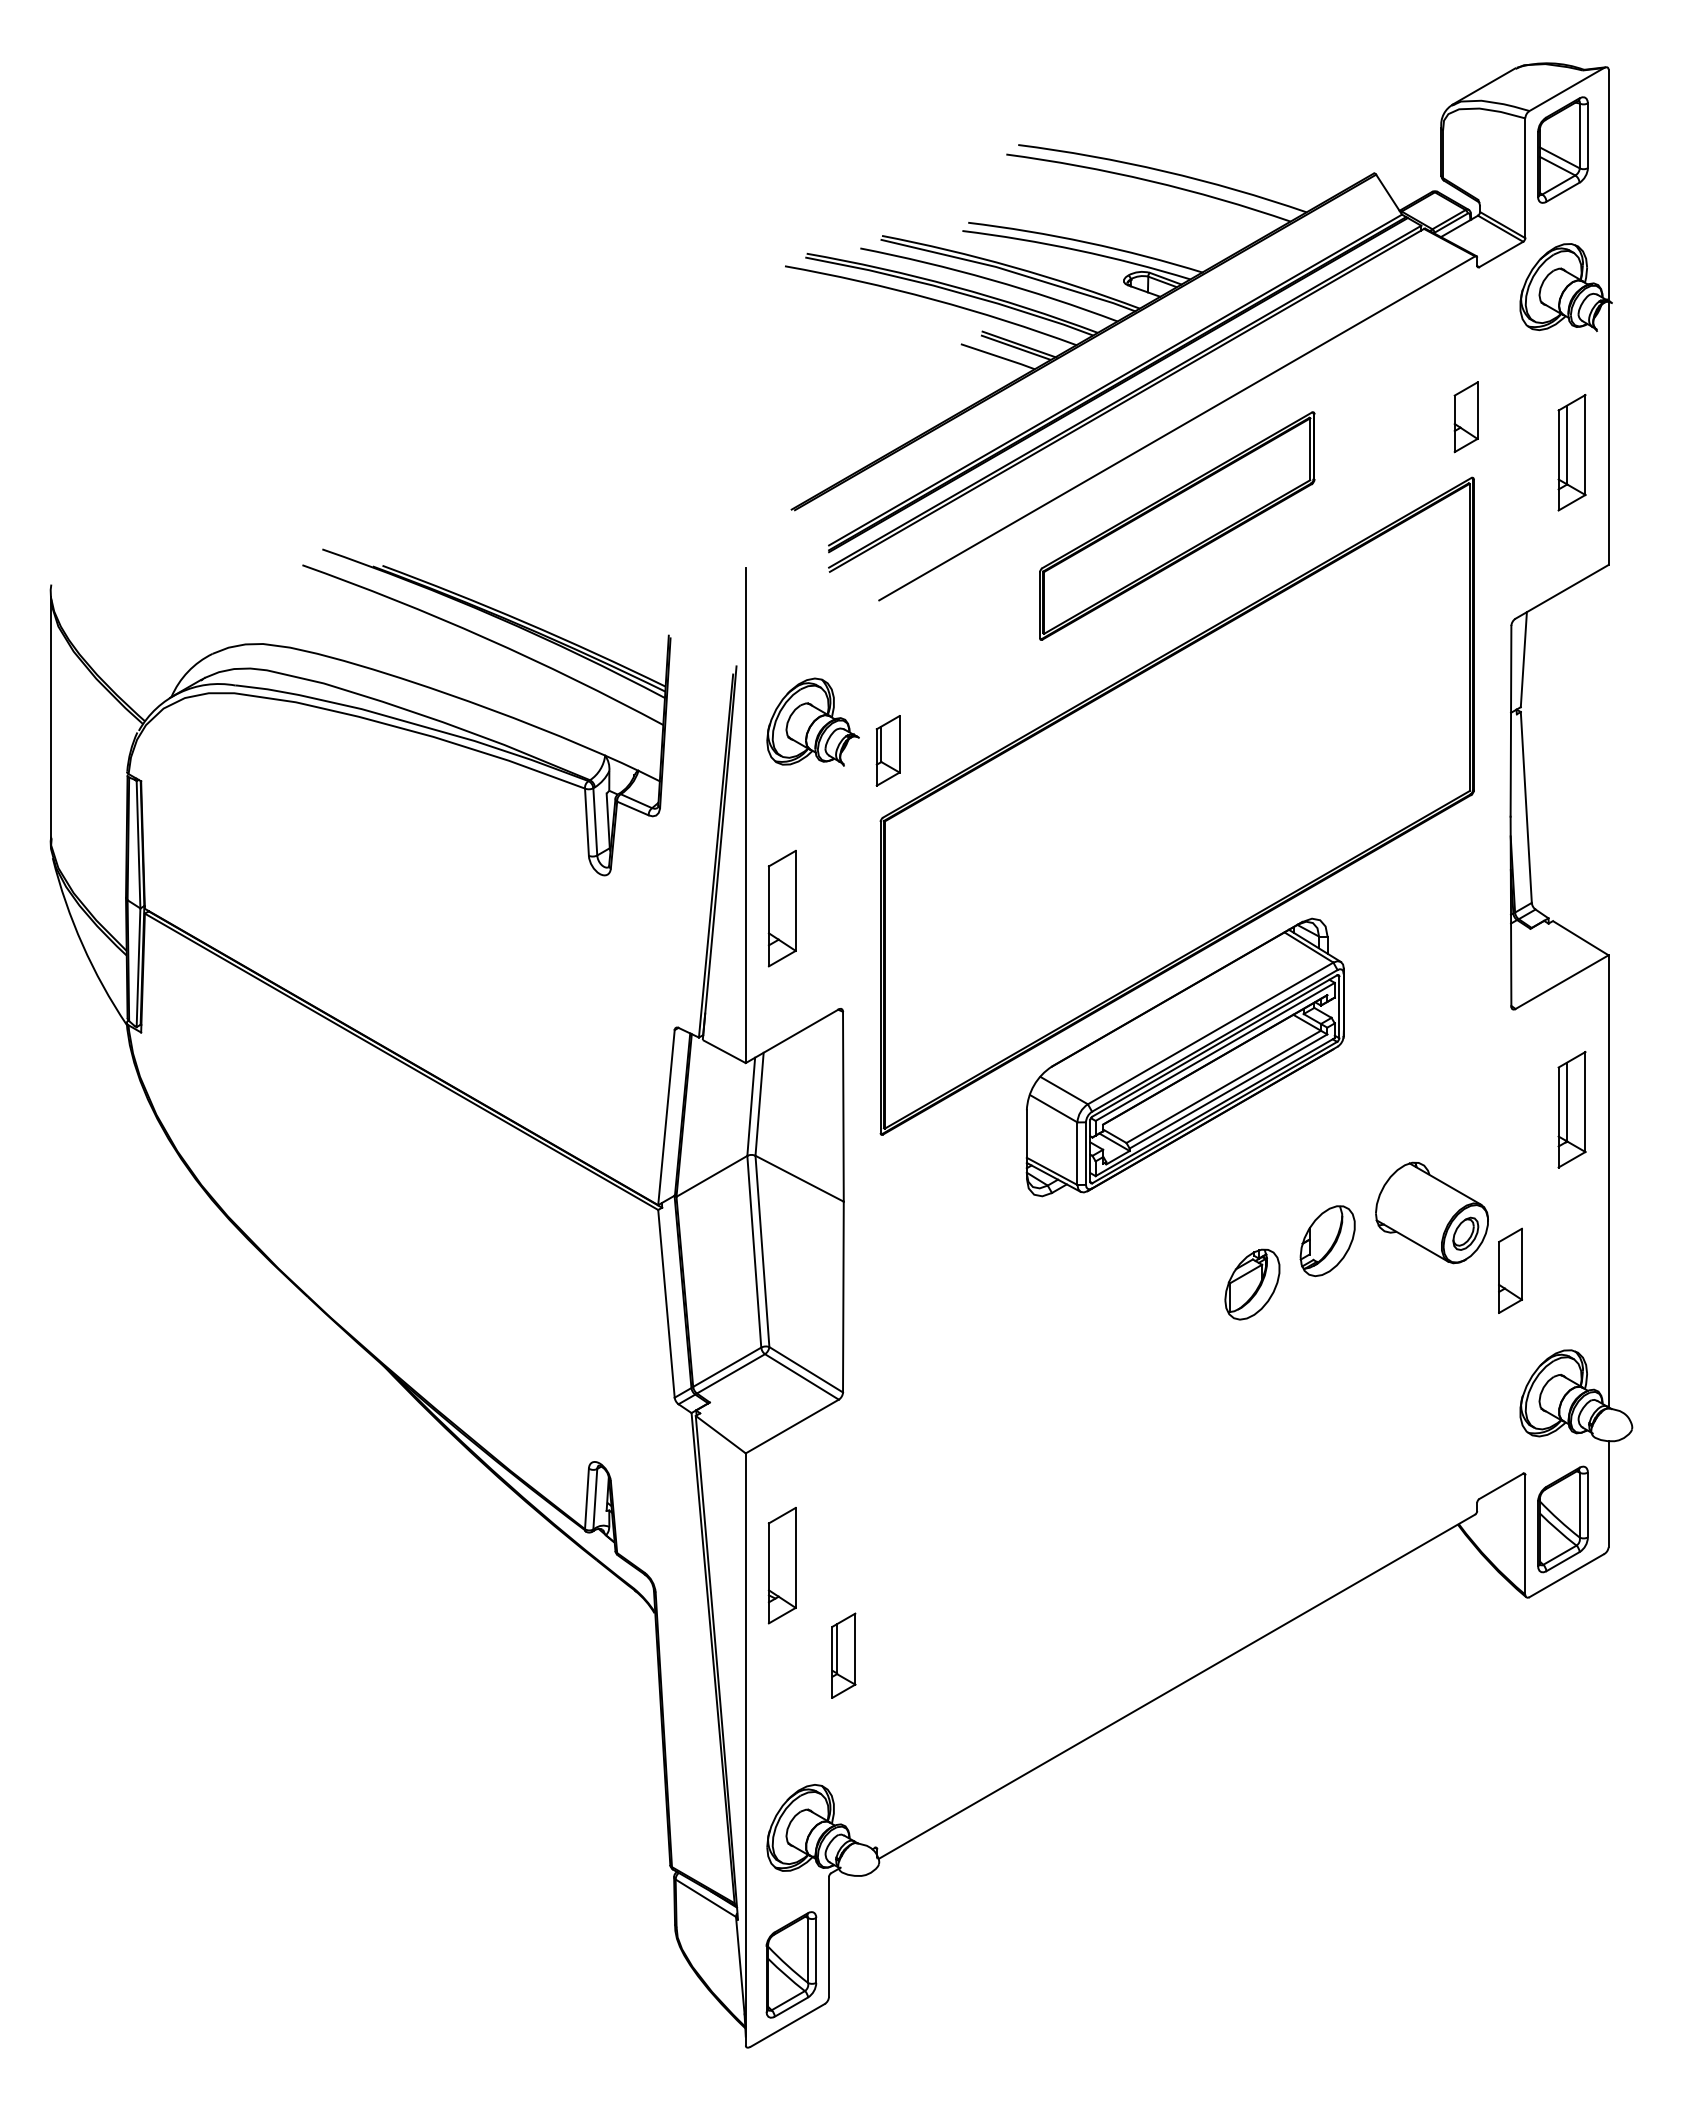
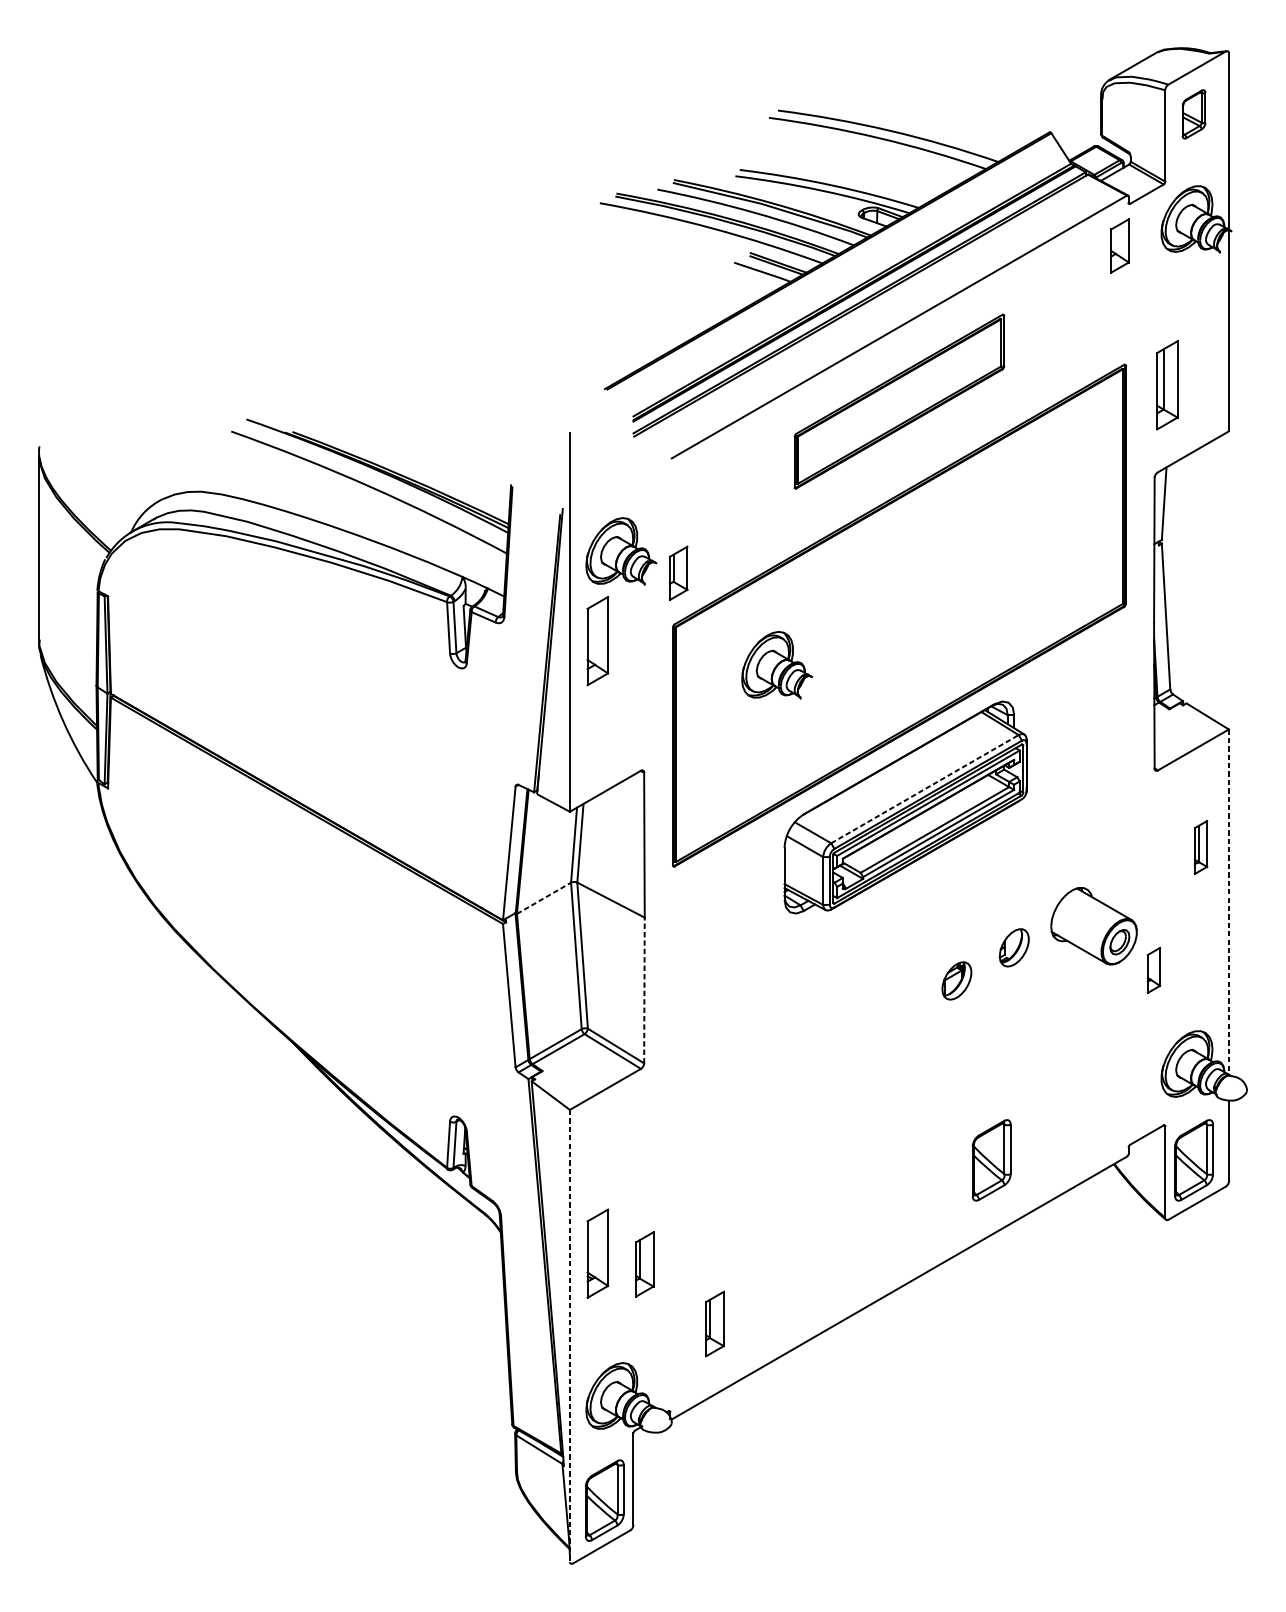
part: (1562, 149) -> (1193, 113), size x0.6
part: (1465, 417) -> (1119, 246), moved
part: (1571, 452) -> (1166, 385), moved
part: (1016, 870) -> (776, 664), added
part: (781, 908) -> (597, 641), moved
line: (1210, 1033) -> (924, 789), solid -> dashed
part: (1571, 1109) -> (1200, 847), size x0.6
line: (711, 1176) -> (543, 898), solid -> dashed
line: (1608, 1181) -> (1228, 902), solid -> dashed
part: (1327, 1241) -> (1014, 948), size x0.7
part: (1510, 1270) -> (1153, 970), size x0.7
part: (1252, 1284) -> (956, 980), size x0.7
line: (843, 1296) -> (644, 990), solid -> dashed
part: (1297, 1519) -> (991, 1160), added
part: (781, 1565) -> (597, 1253), moved
part: (935, 1733) -> (714, 1323), added
line: (745, 1749) -> (569, 1336), solid -> dashed

